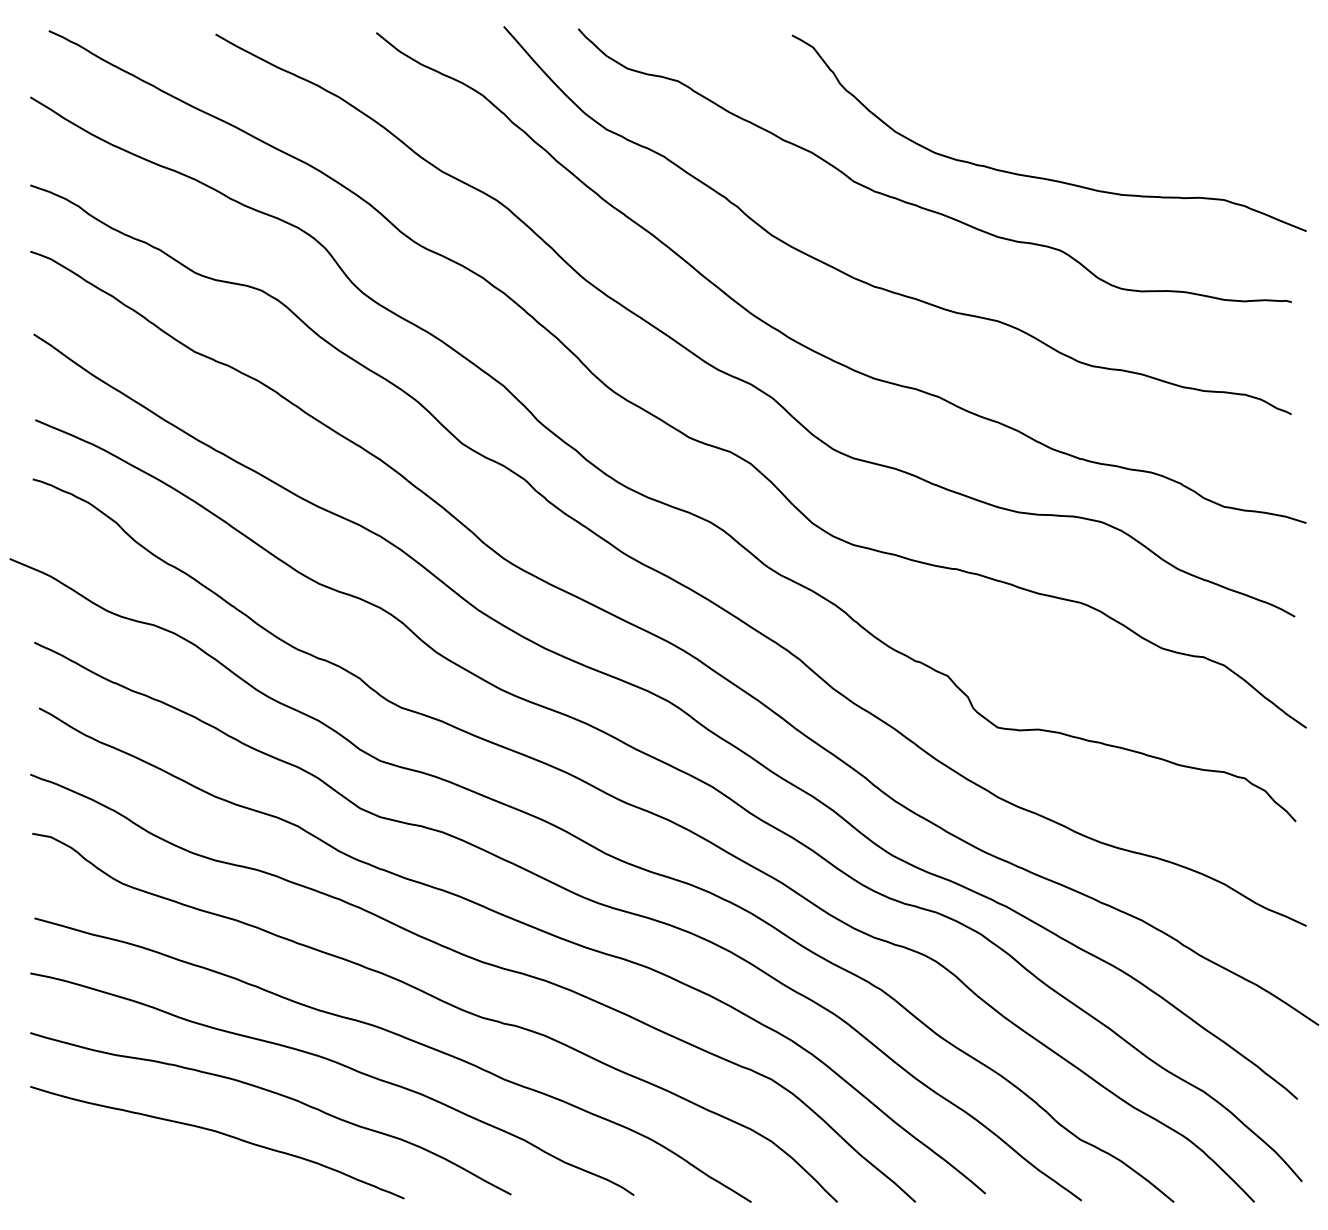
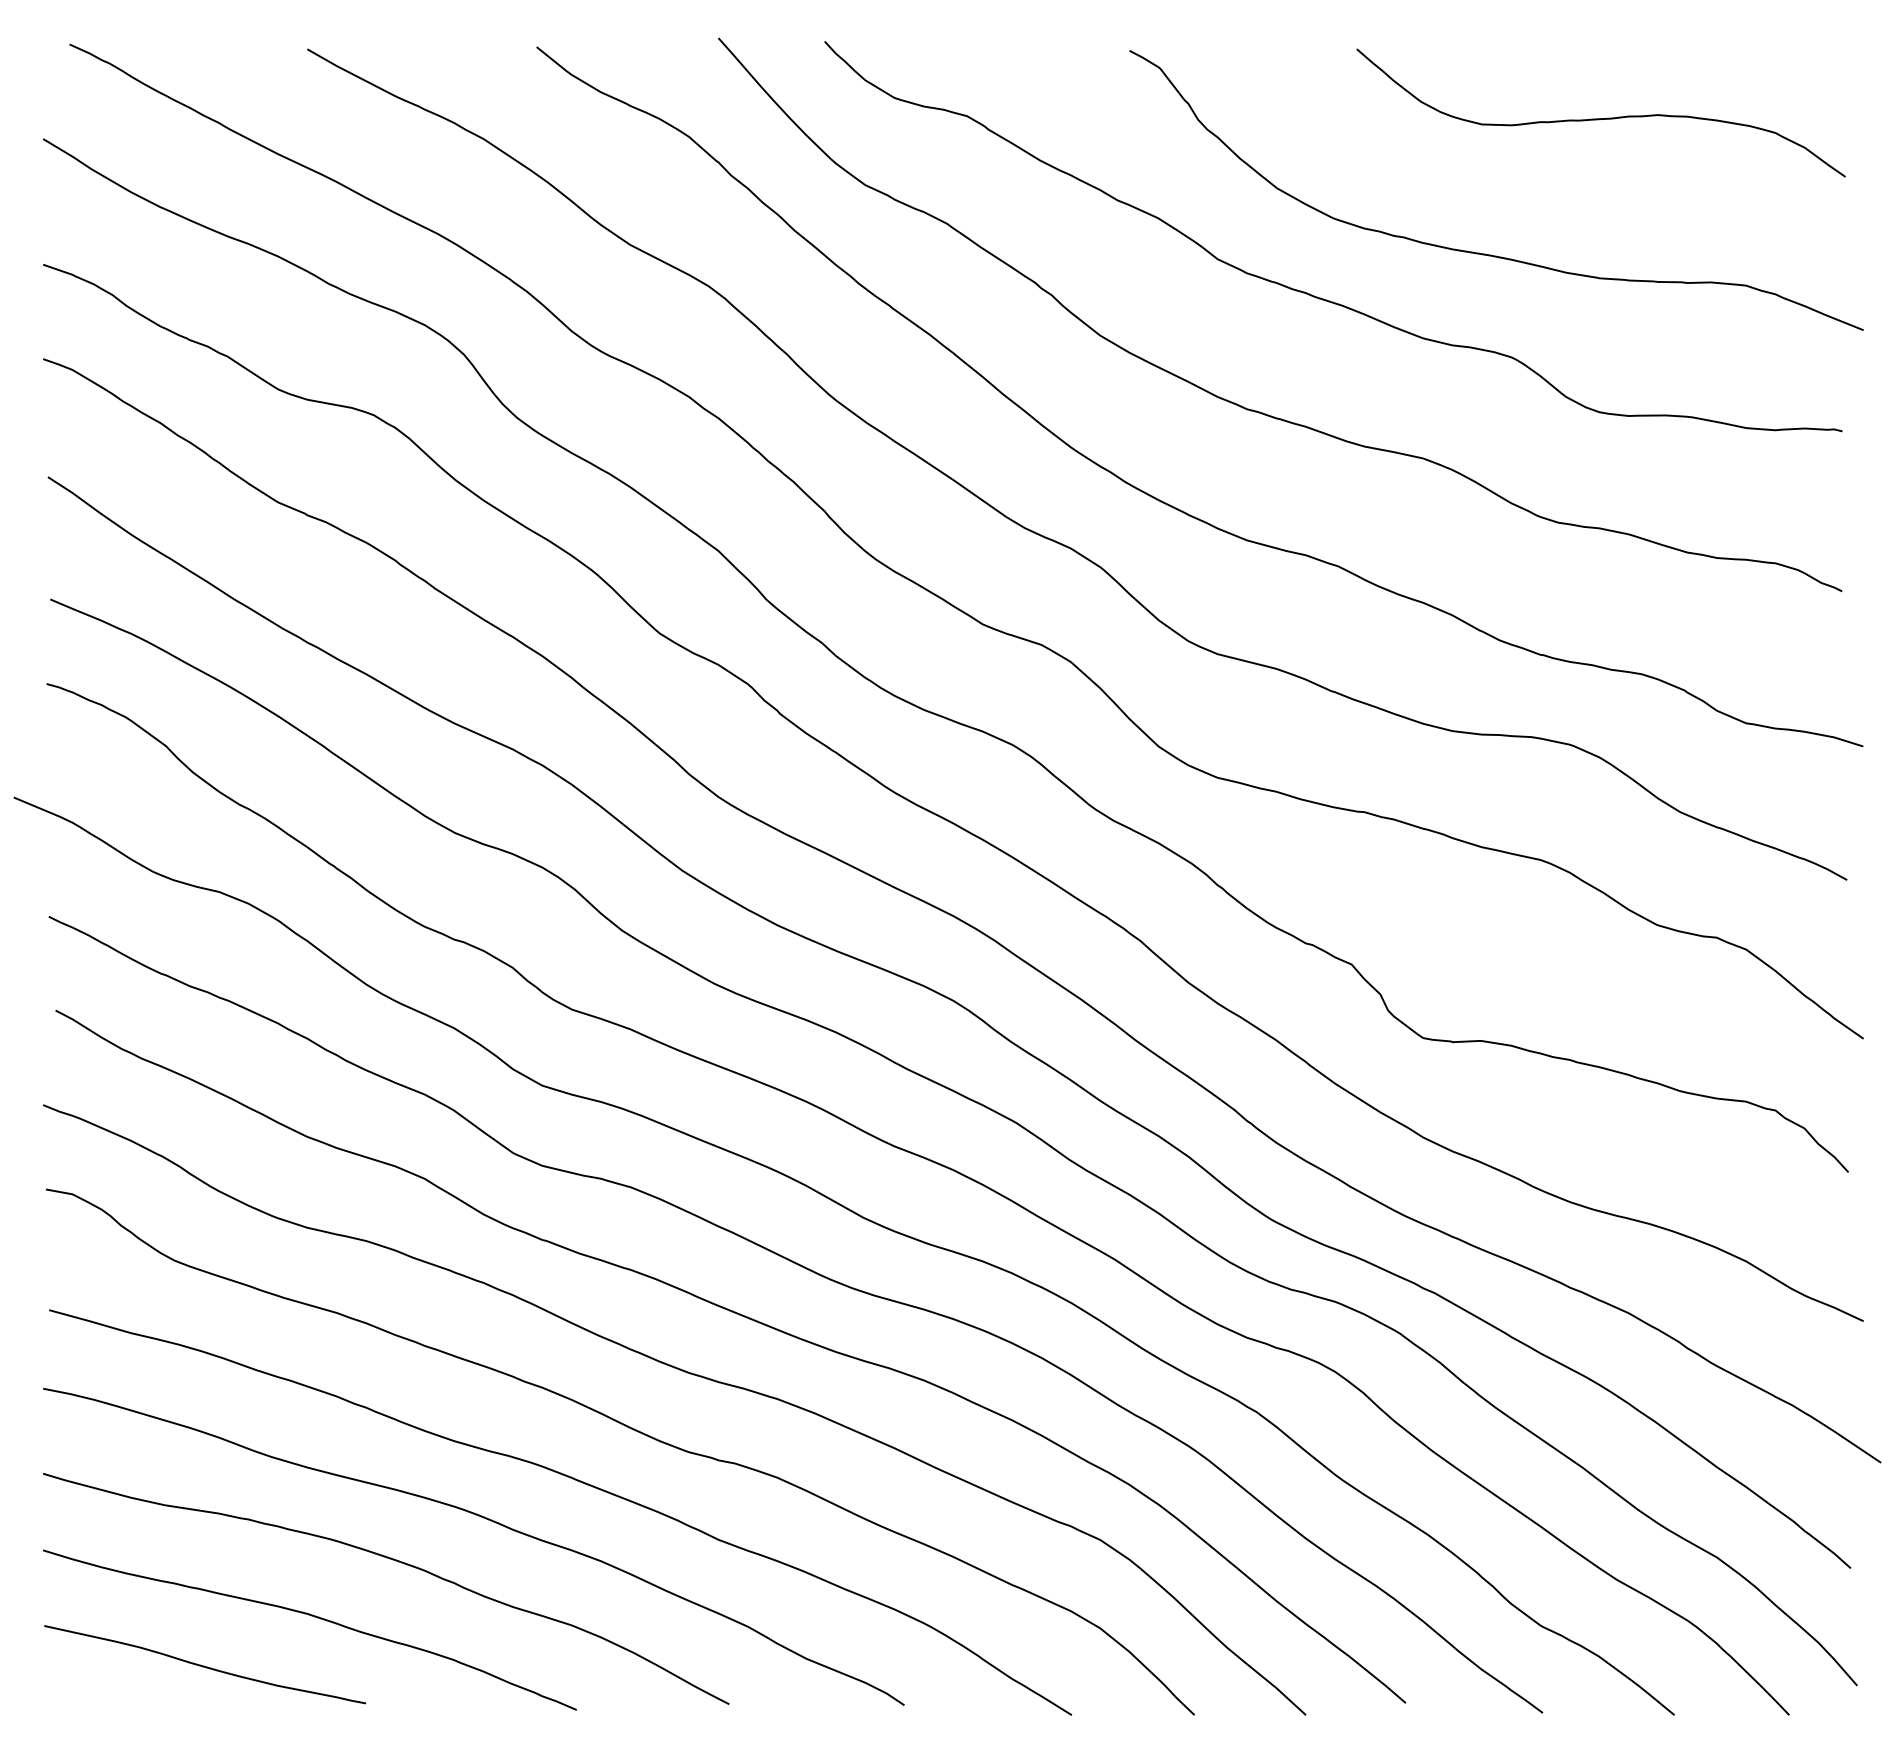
curve: (1122, 82) -> (1600, 118), added
curve: (143, 1167) -> (204, 1665), added

